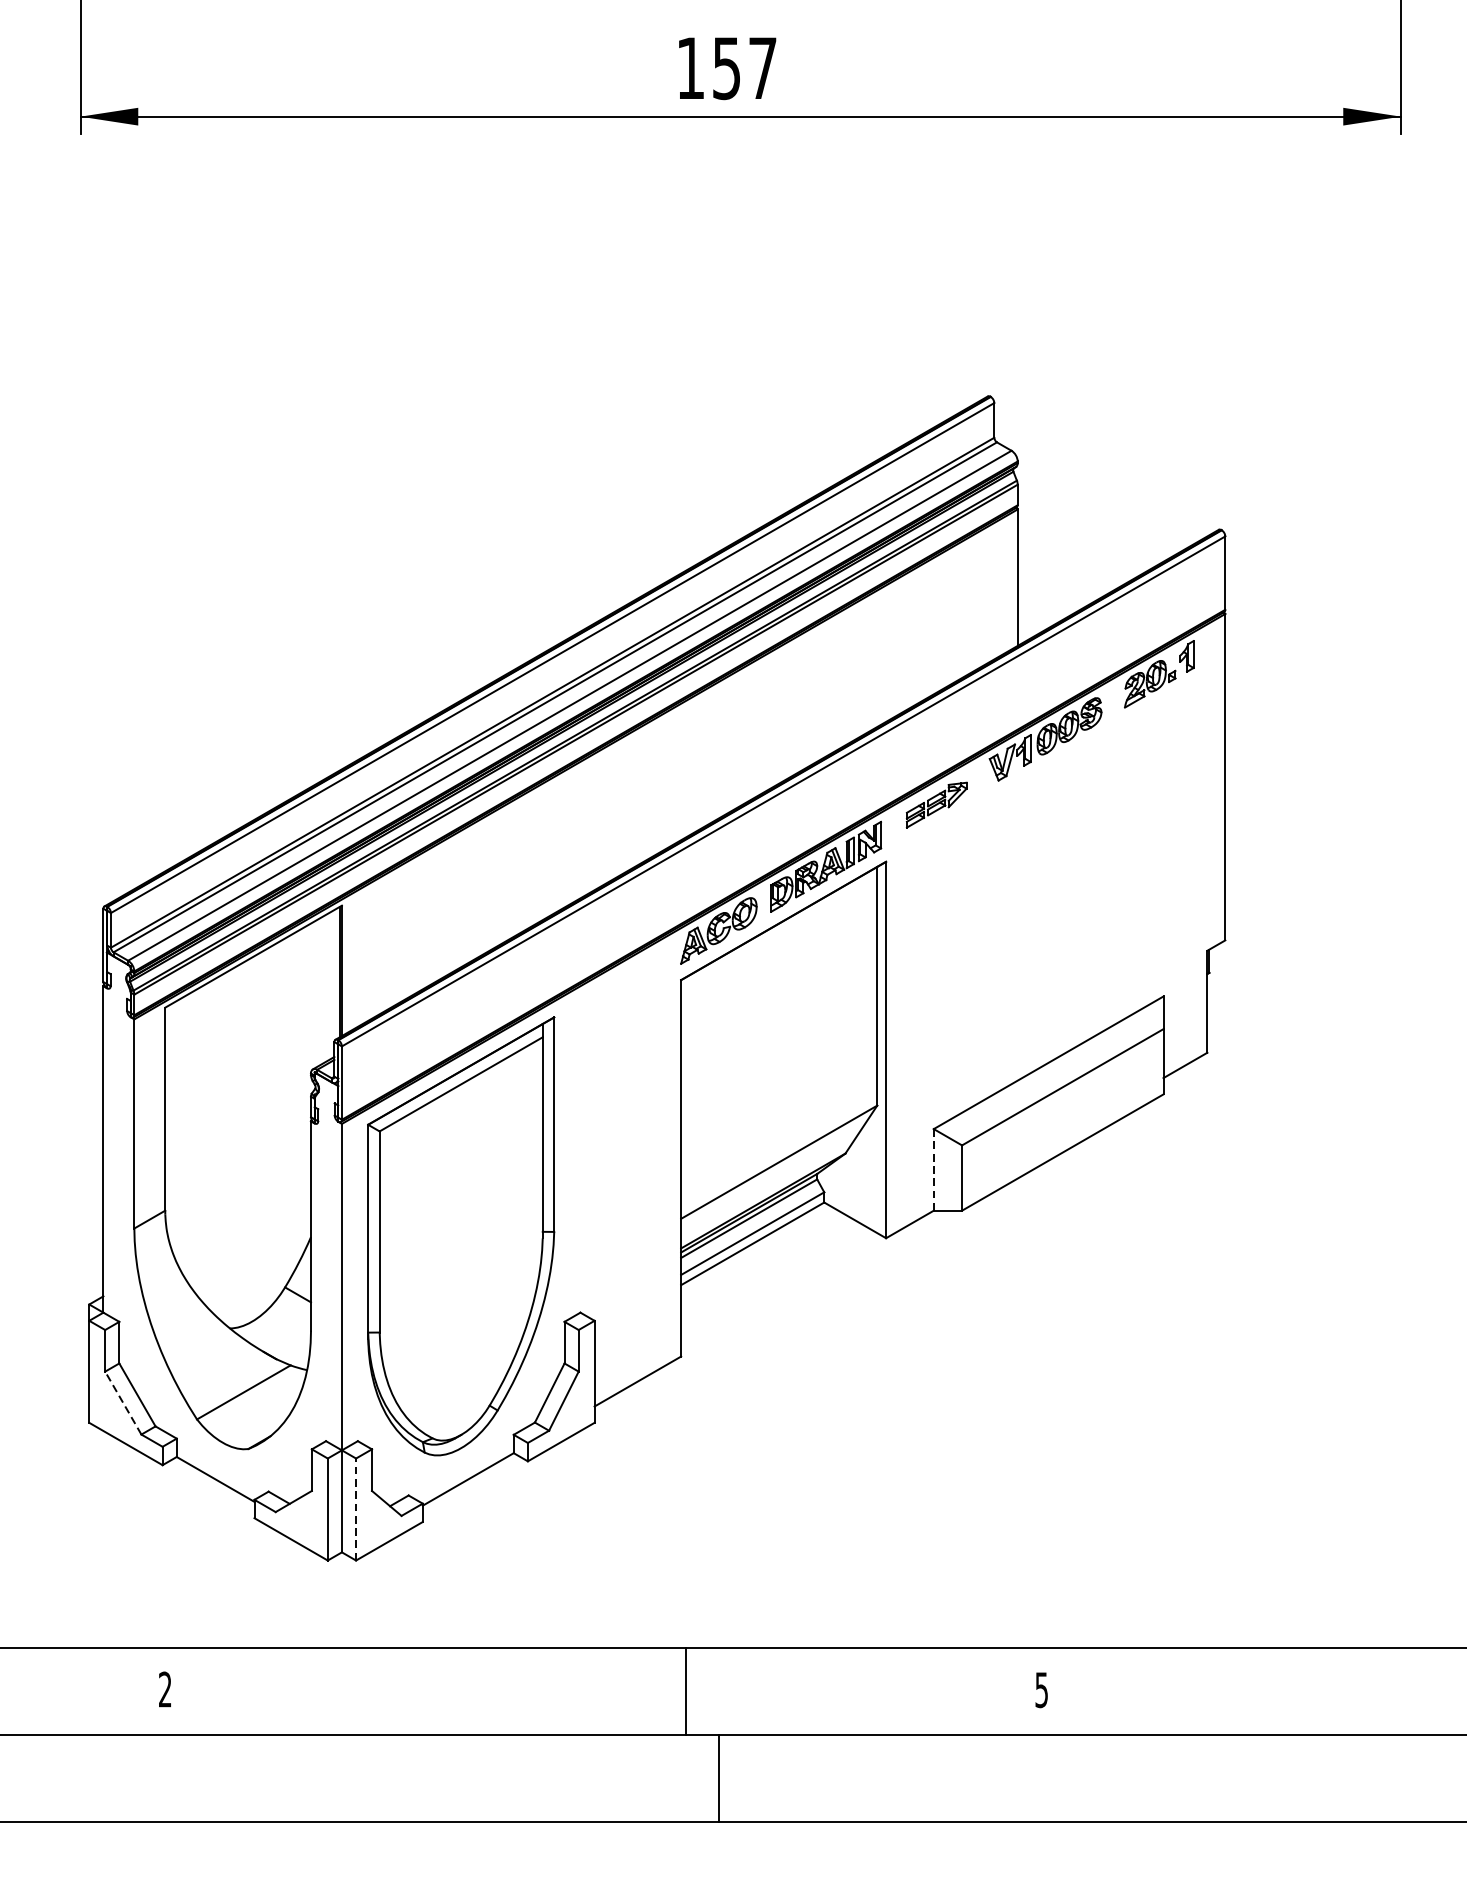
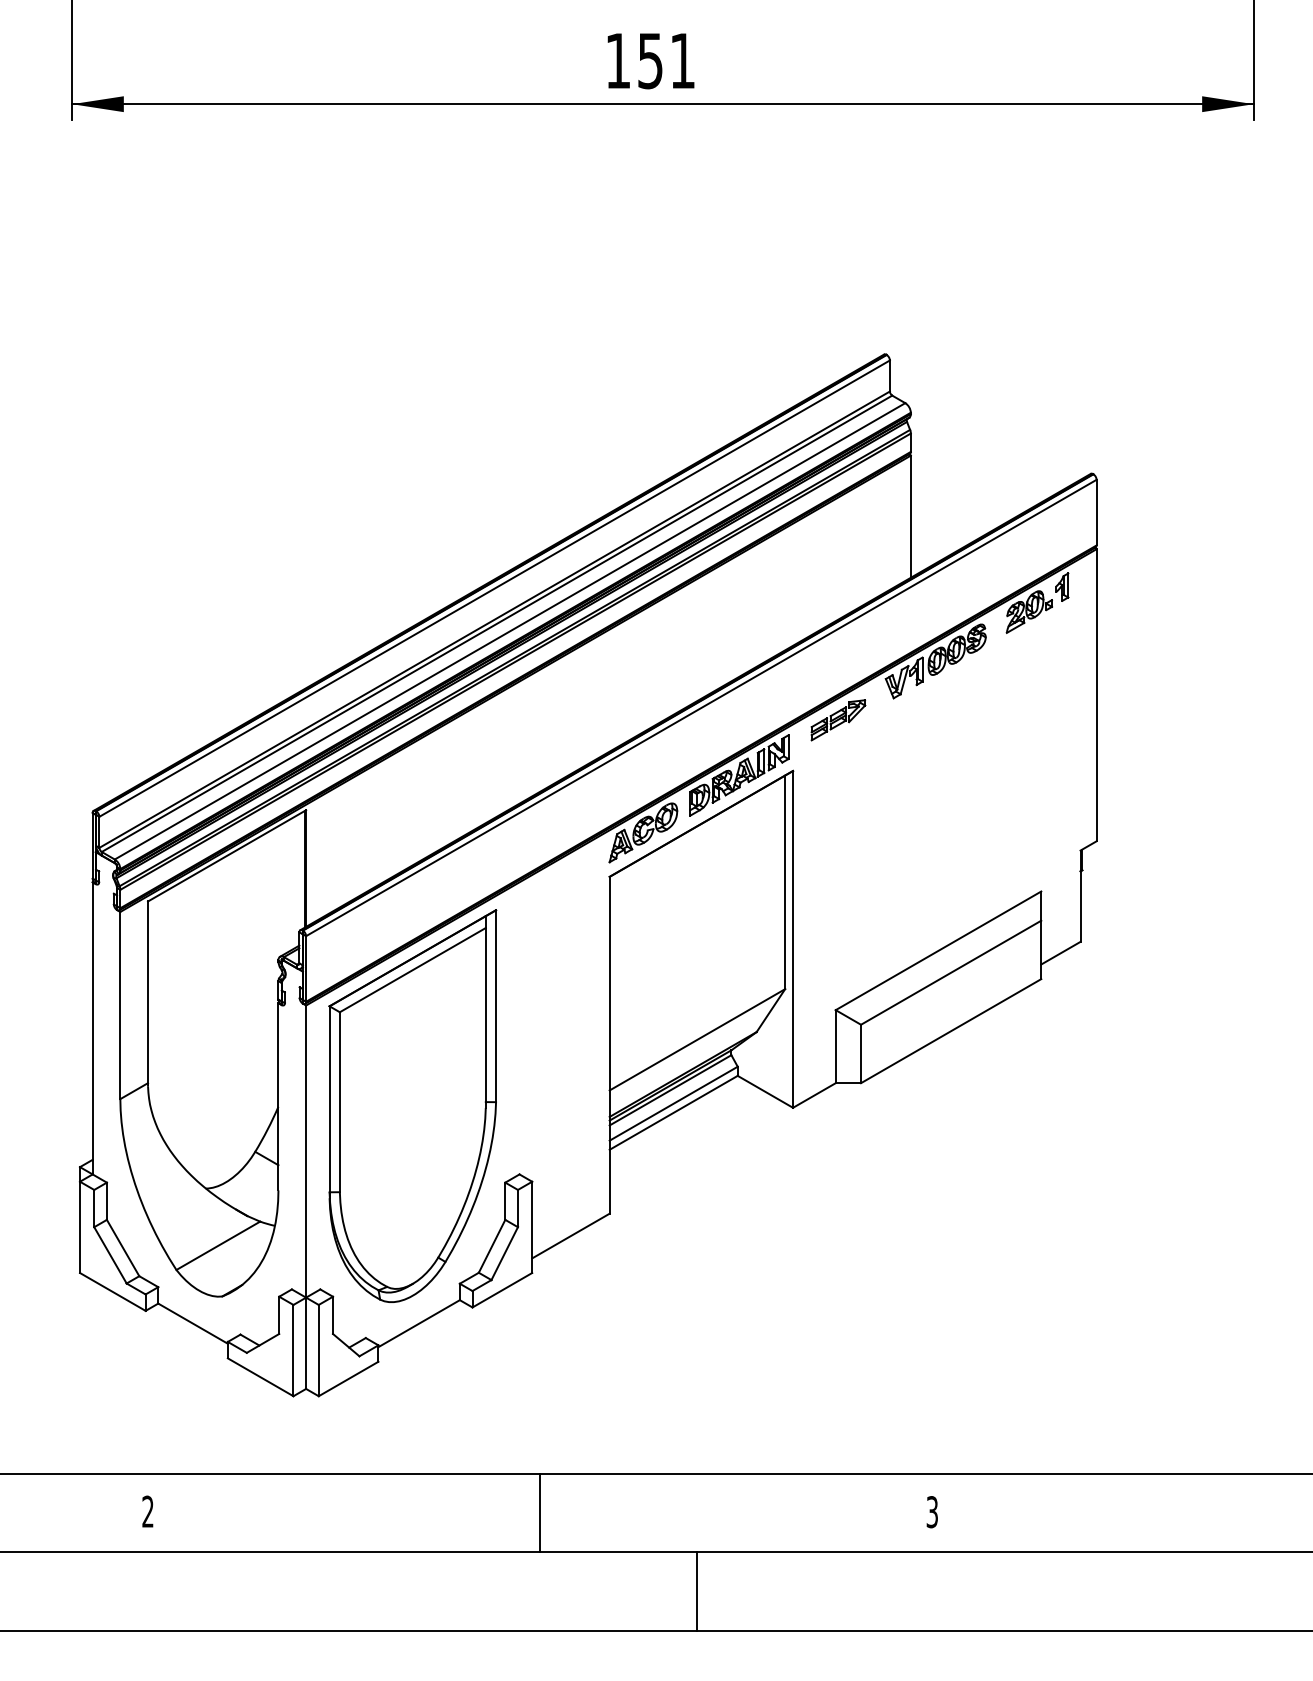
text: (762, 67) -> (682, 60), 157 -> 151
line: (933, 1169) -> (835, 1046), dashed -> solid
line: (123, 1402) -> (110, 1254), dashed -> solid
line: (355, 1509) -> (318, 1350), dashed -> solid
text: (1041, 1689) -> (932, 1511), 5 -> 3
line: (686, 1691) -> (540, 1513), moved
line: (718, 1778) -> (696, 1591), moved

